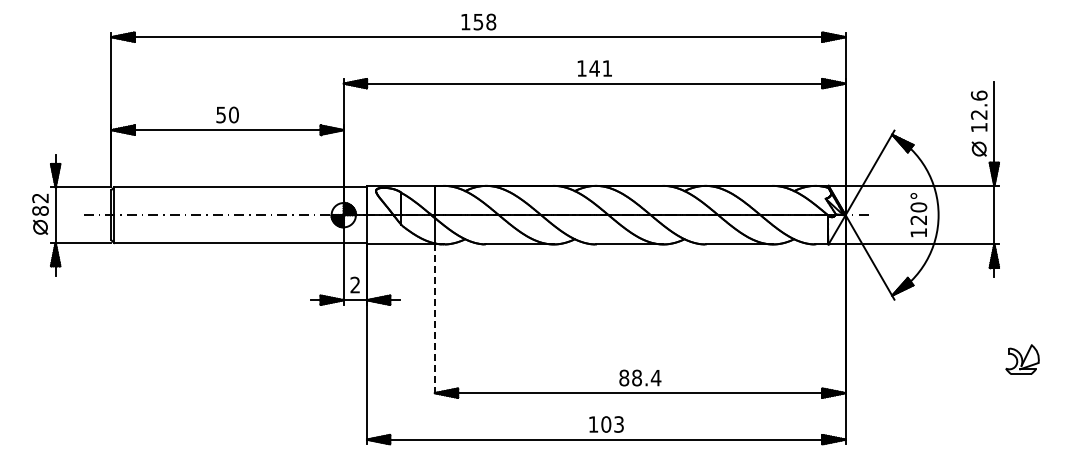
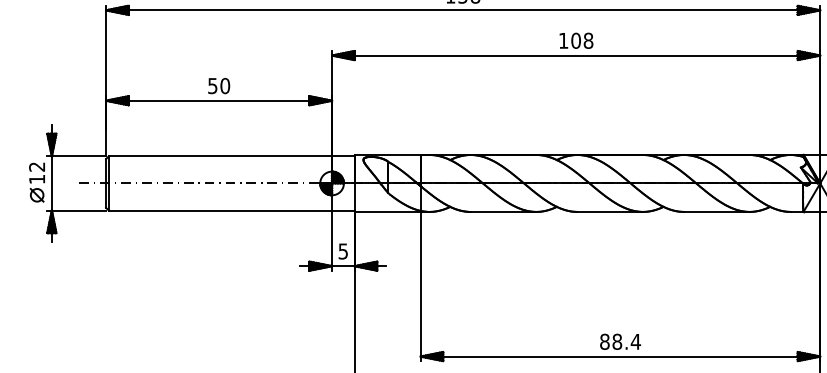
text: (600, 68) -> (581, 40), 141 -> 108
text: (40, 210) -> (37, 178), 82 -> 12
text: (354, 284) -> (342, 250), 2 -> 5
line: (434, 321) -> (420, 286), dashed -> solid

